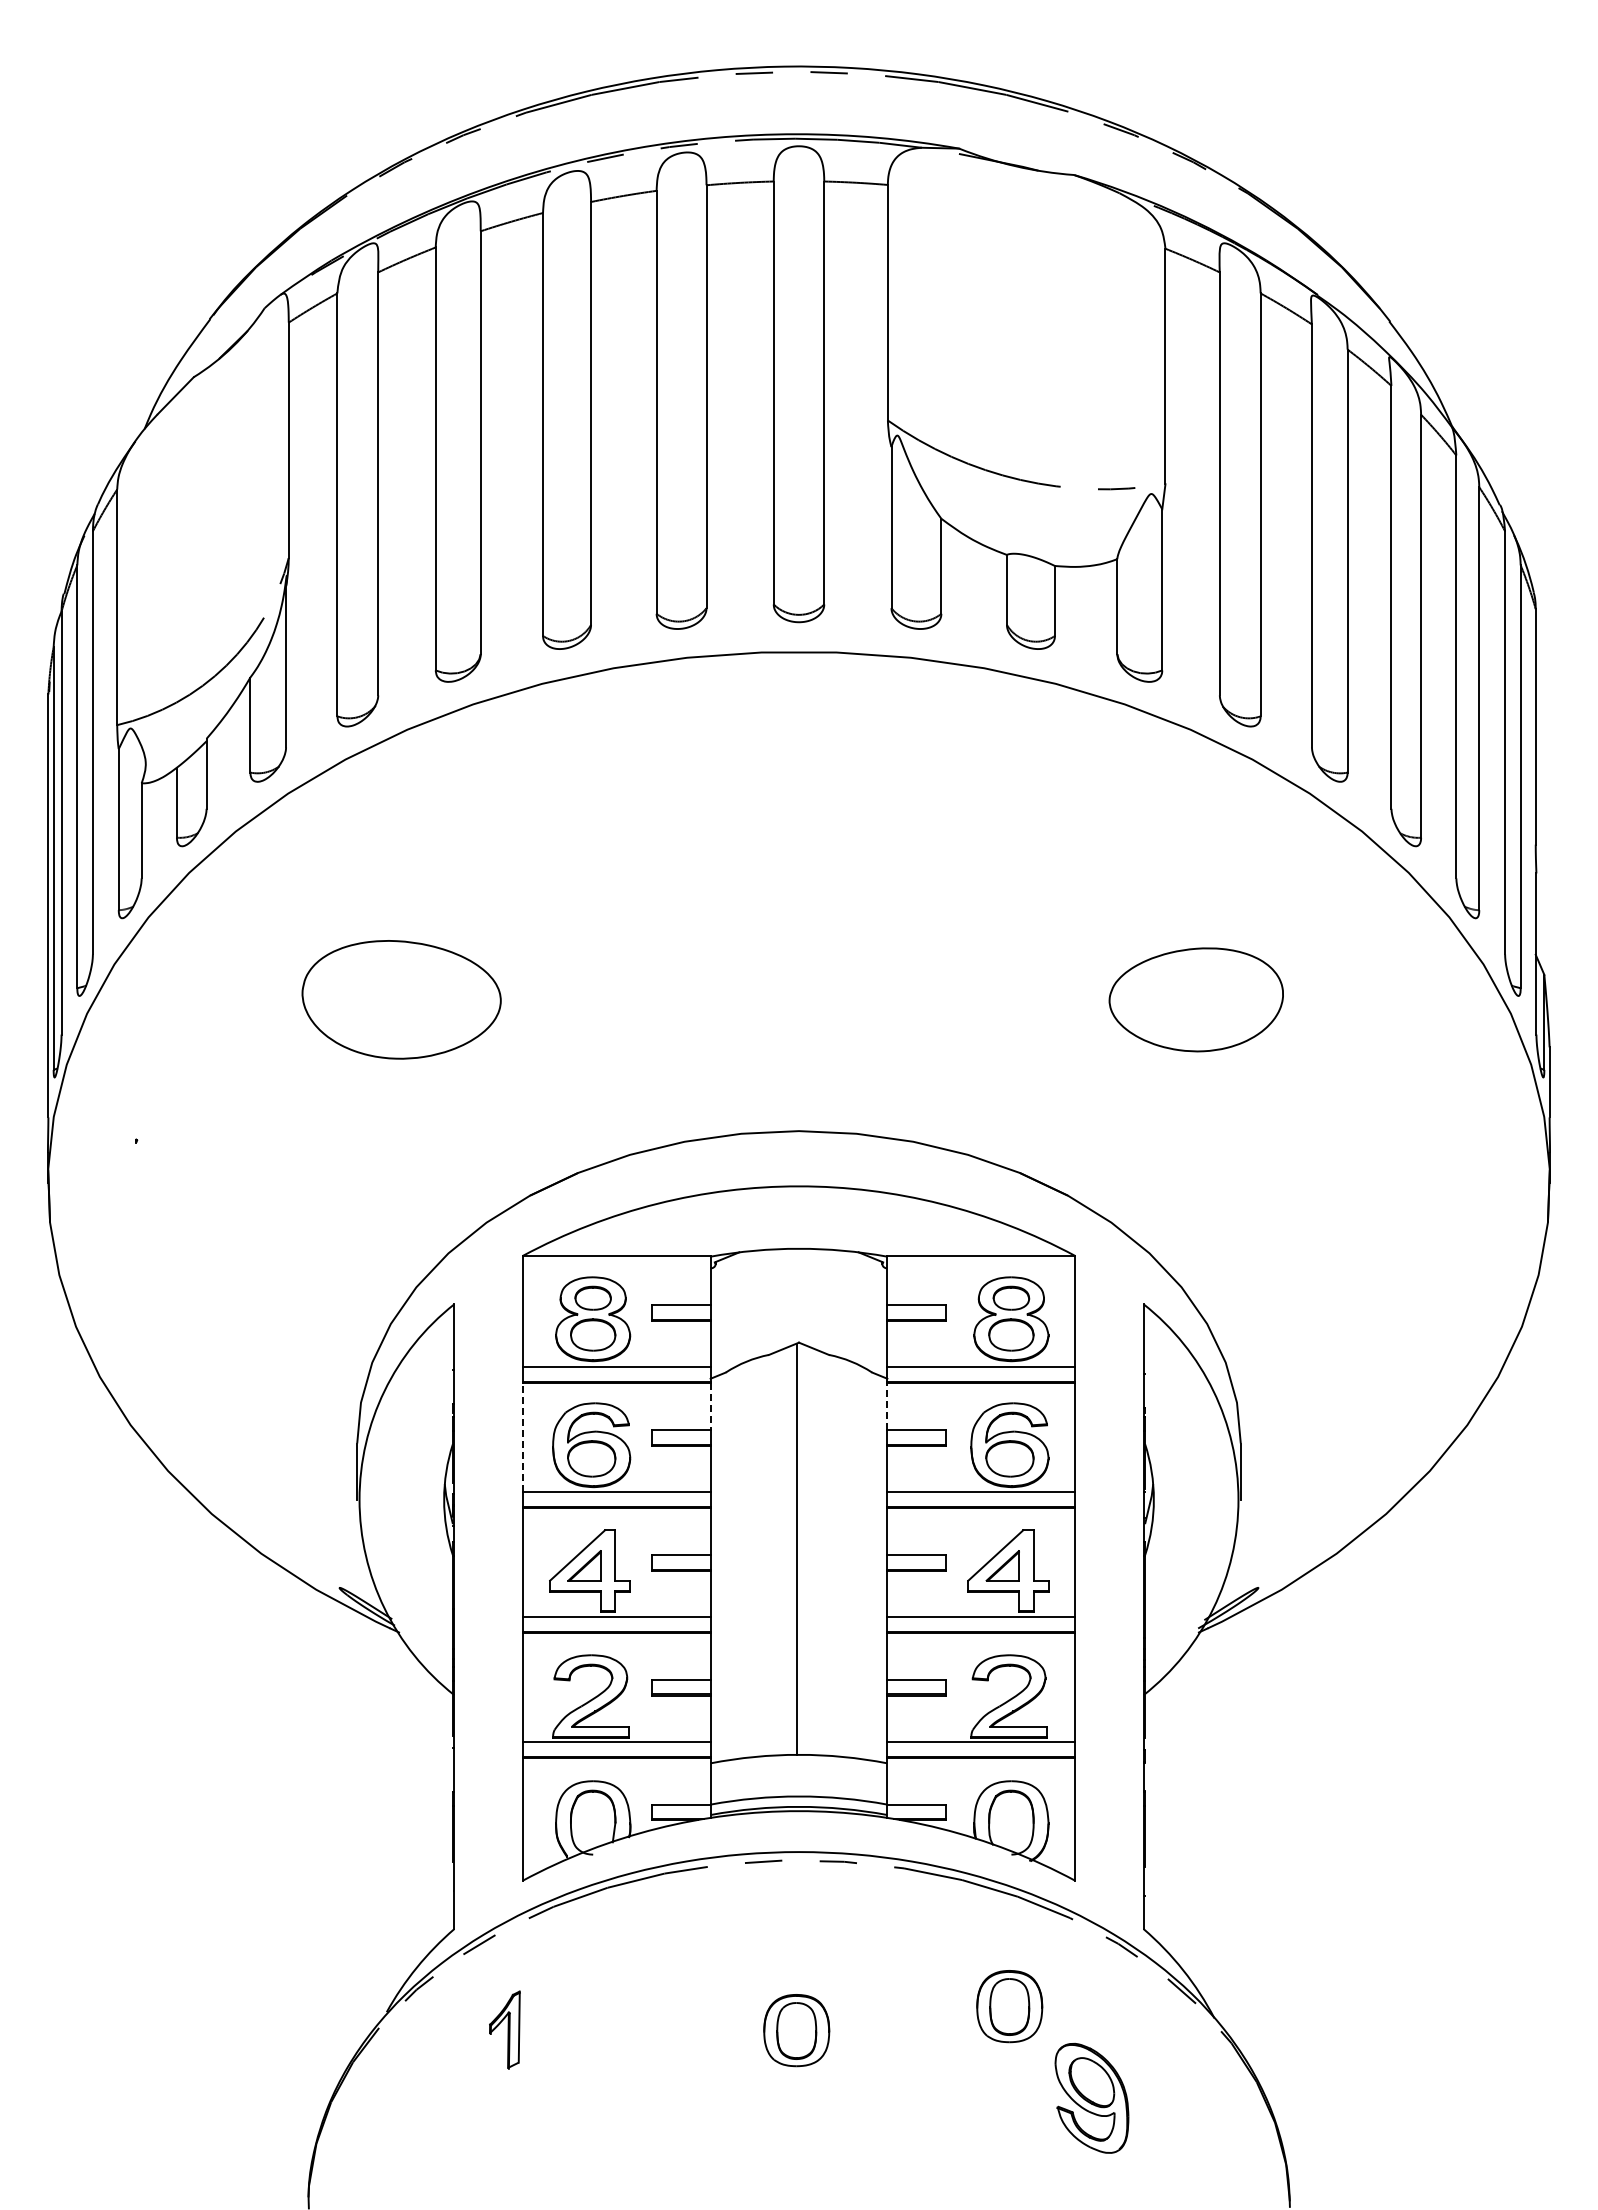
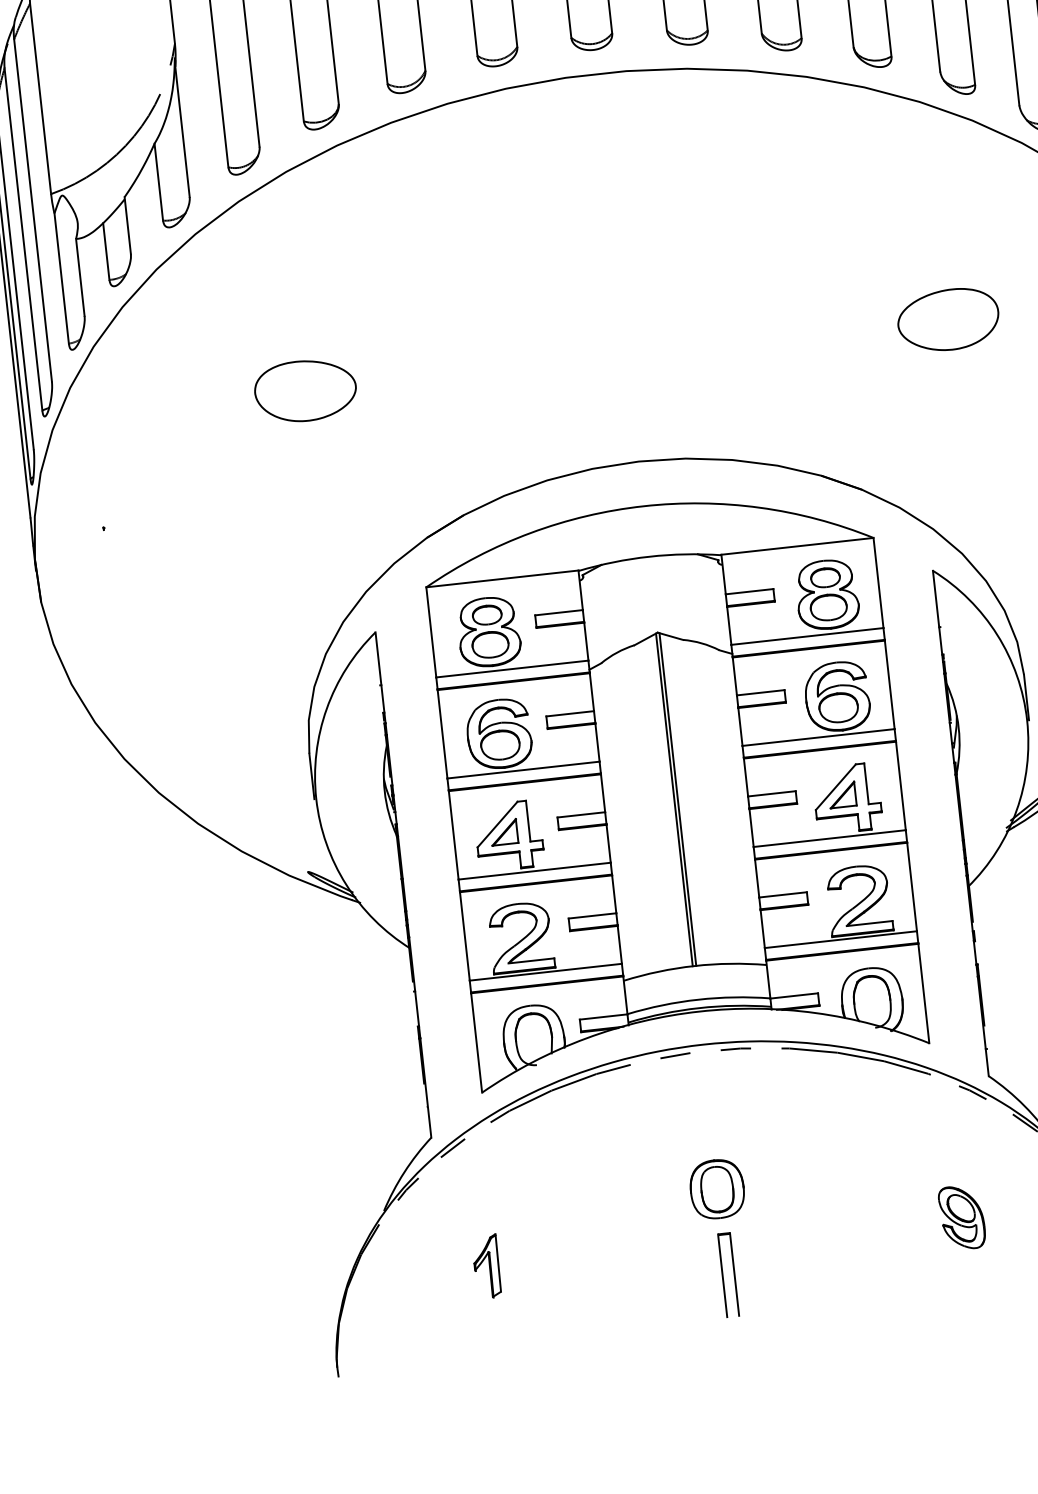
part: (401, 999) -> (305, 390), size x0.62
part: (1196, 999) -> (948, 319), size x0.71
line: (887, 1406) -> (734, 676), dashed -> solid
line: (710, 1407) -> (591, 693), dashed -> solid
line: (522, 1437) -> (442, 734), dashed -> solid
line: (801, 1548) -> (678, 798), added
part: (1009, 2006) -> (887, 1150), removed
part: (504, 2029) -> (486, 1266), moved
part: (1092, 2098) -> (962, 1217), size x0.71
part: (798, 2136) -> (728, 1274), added

